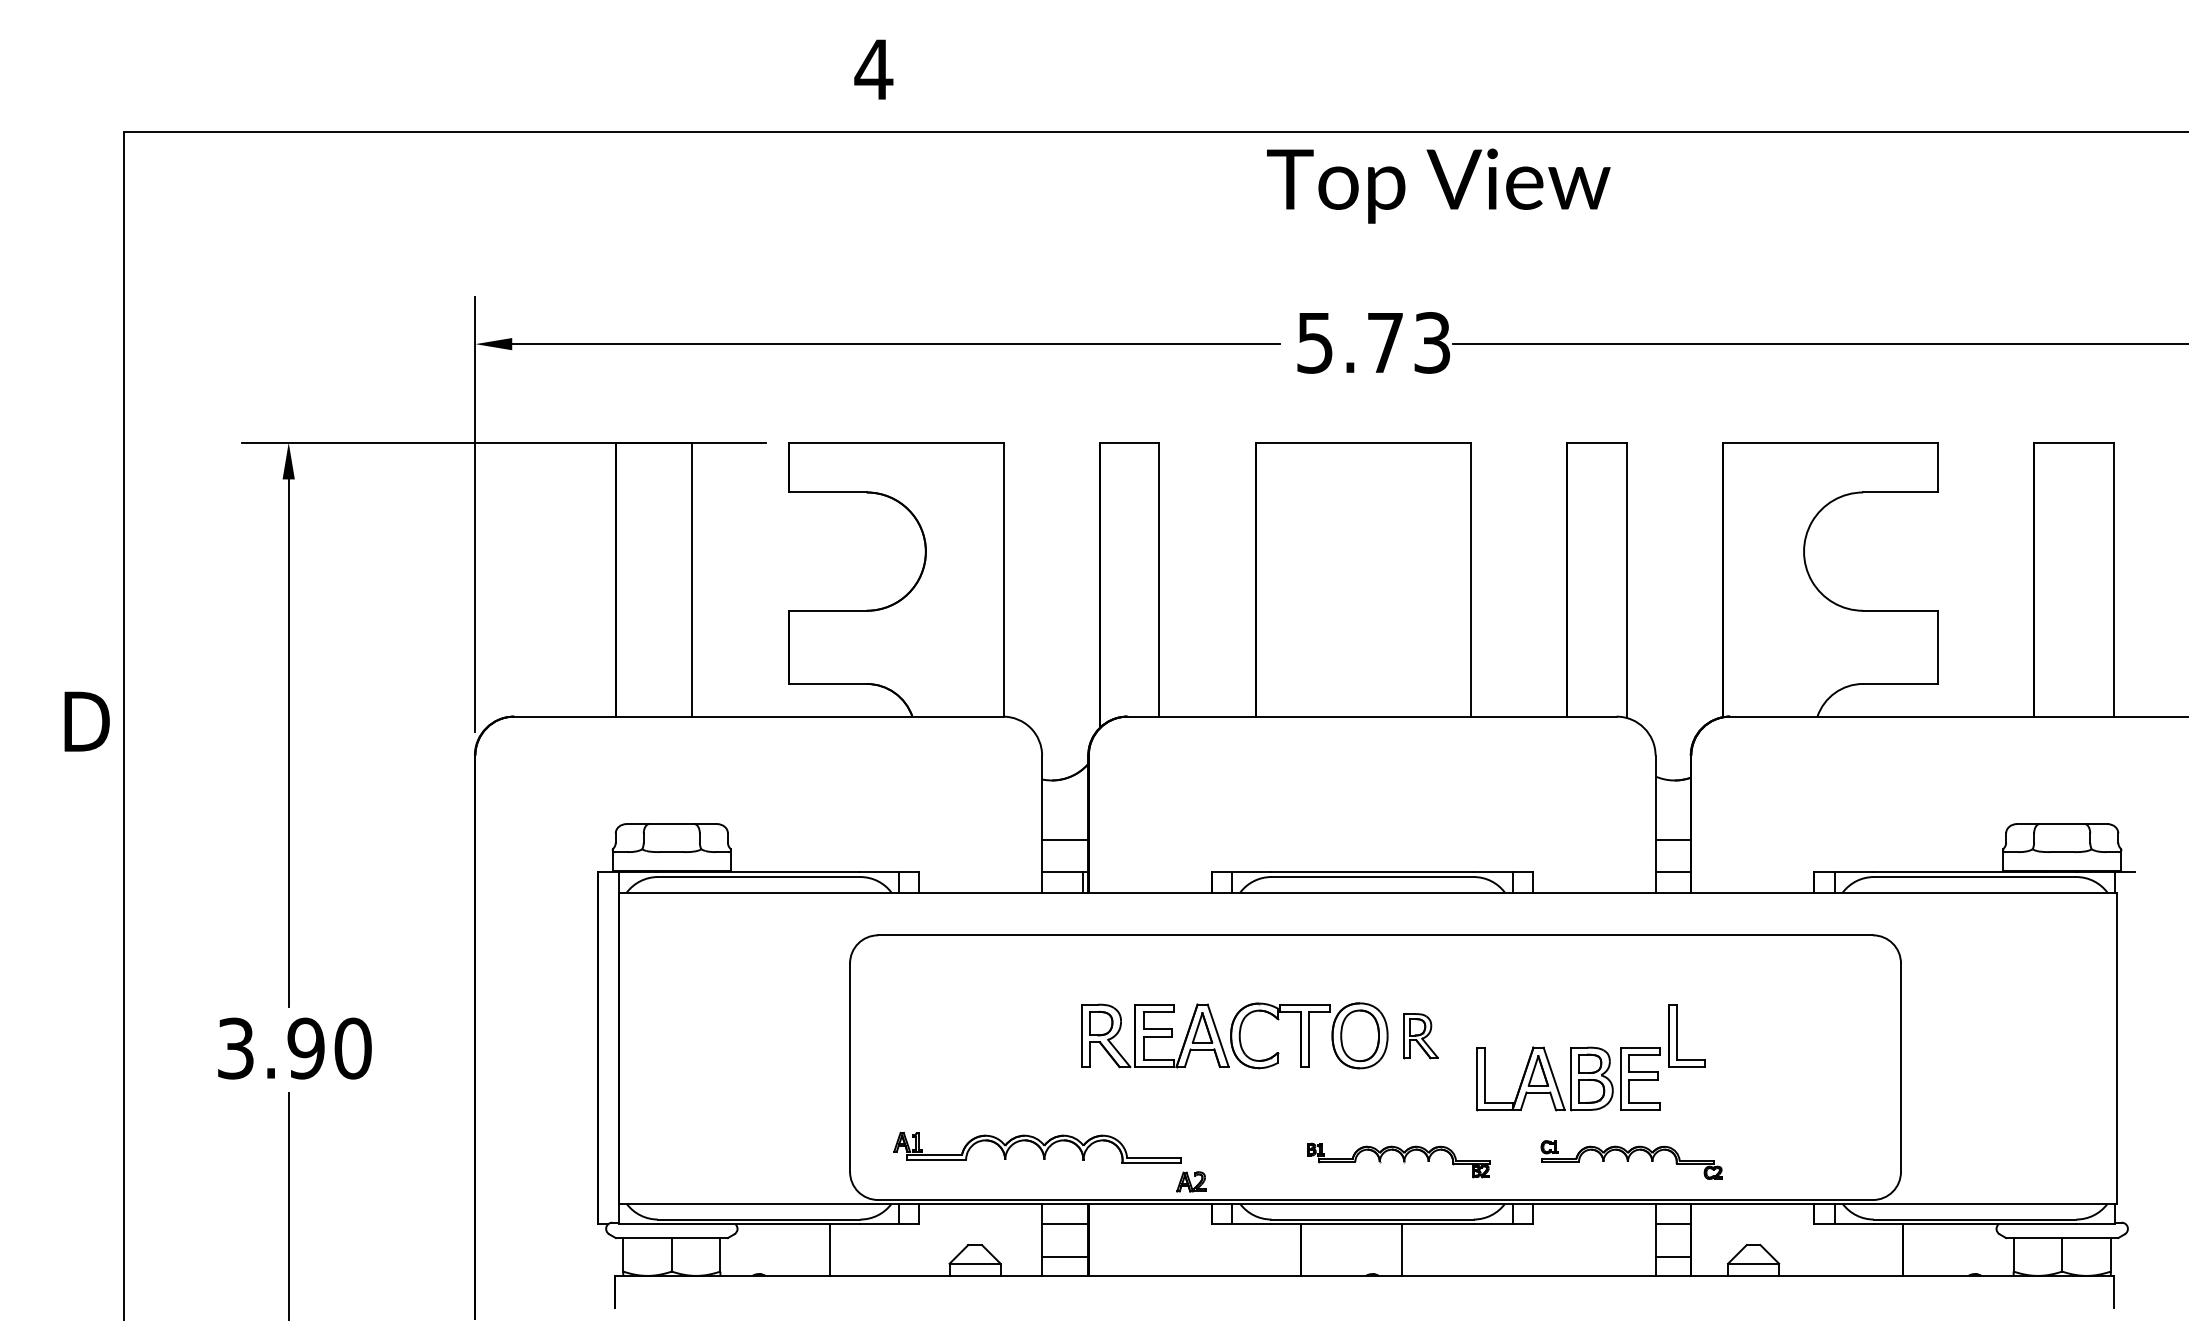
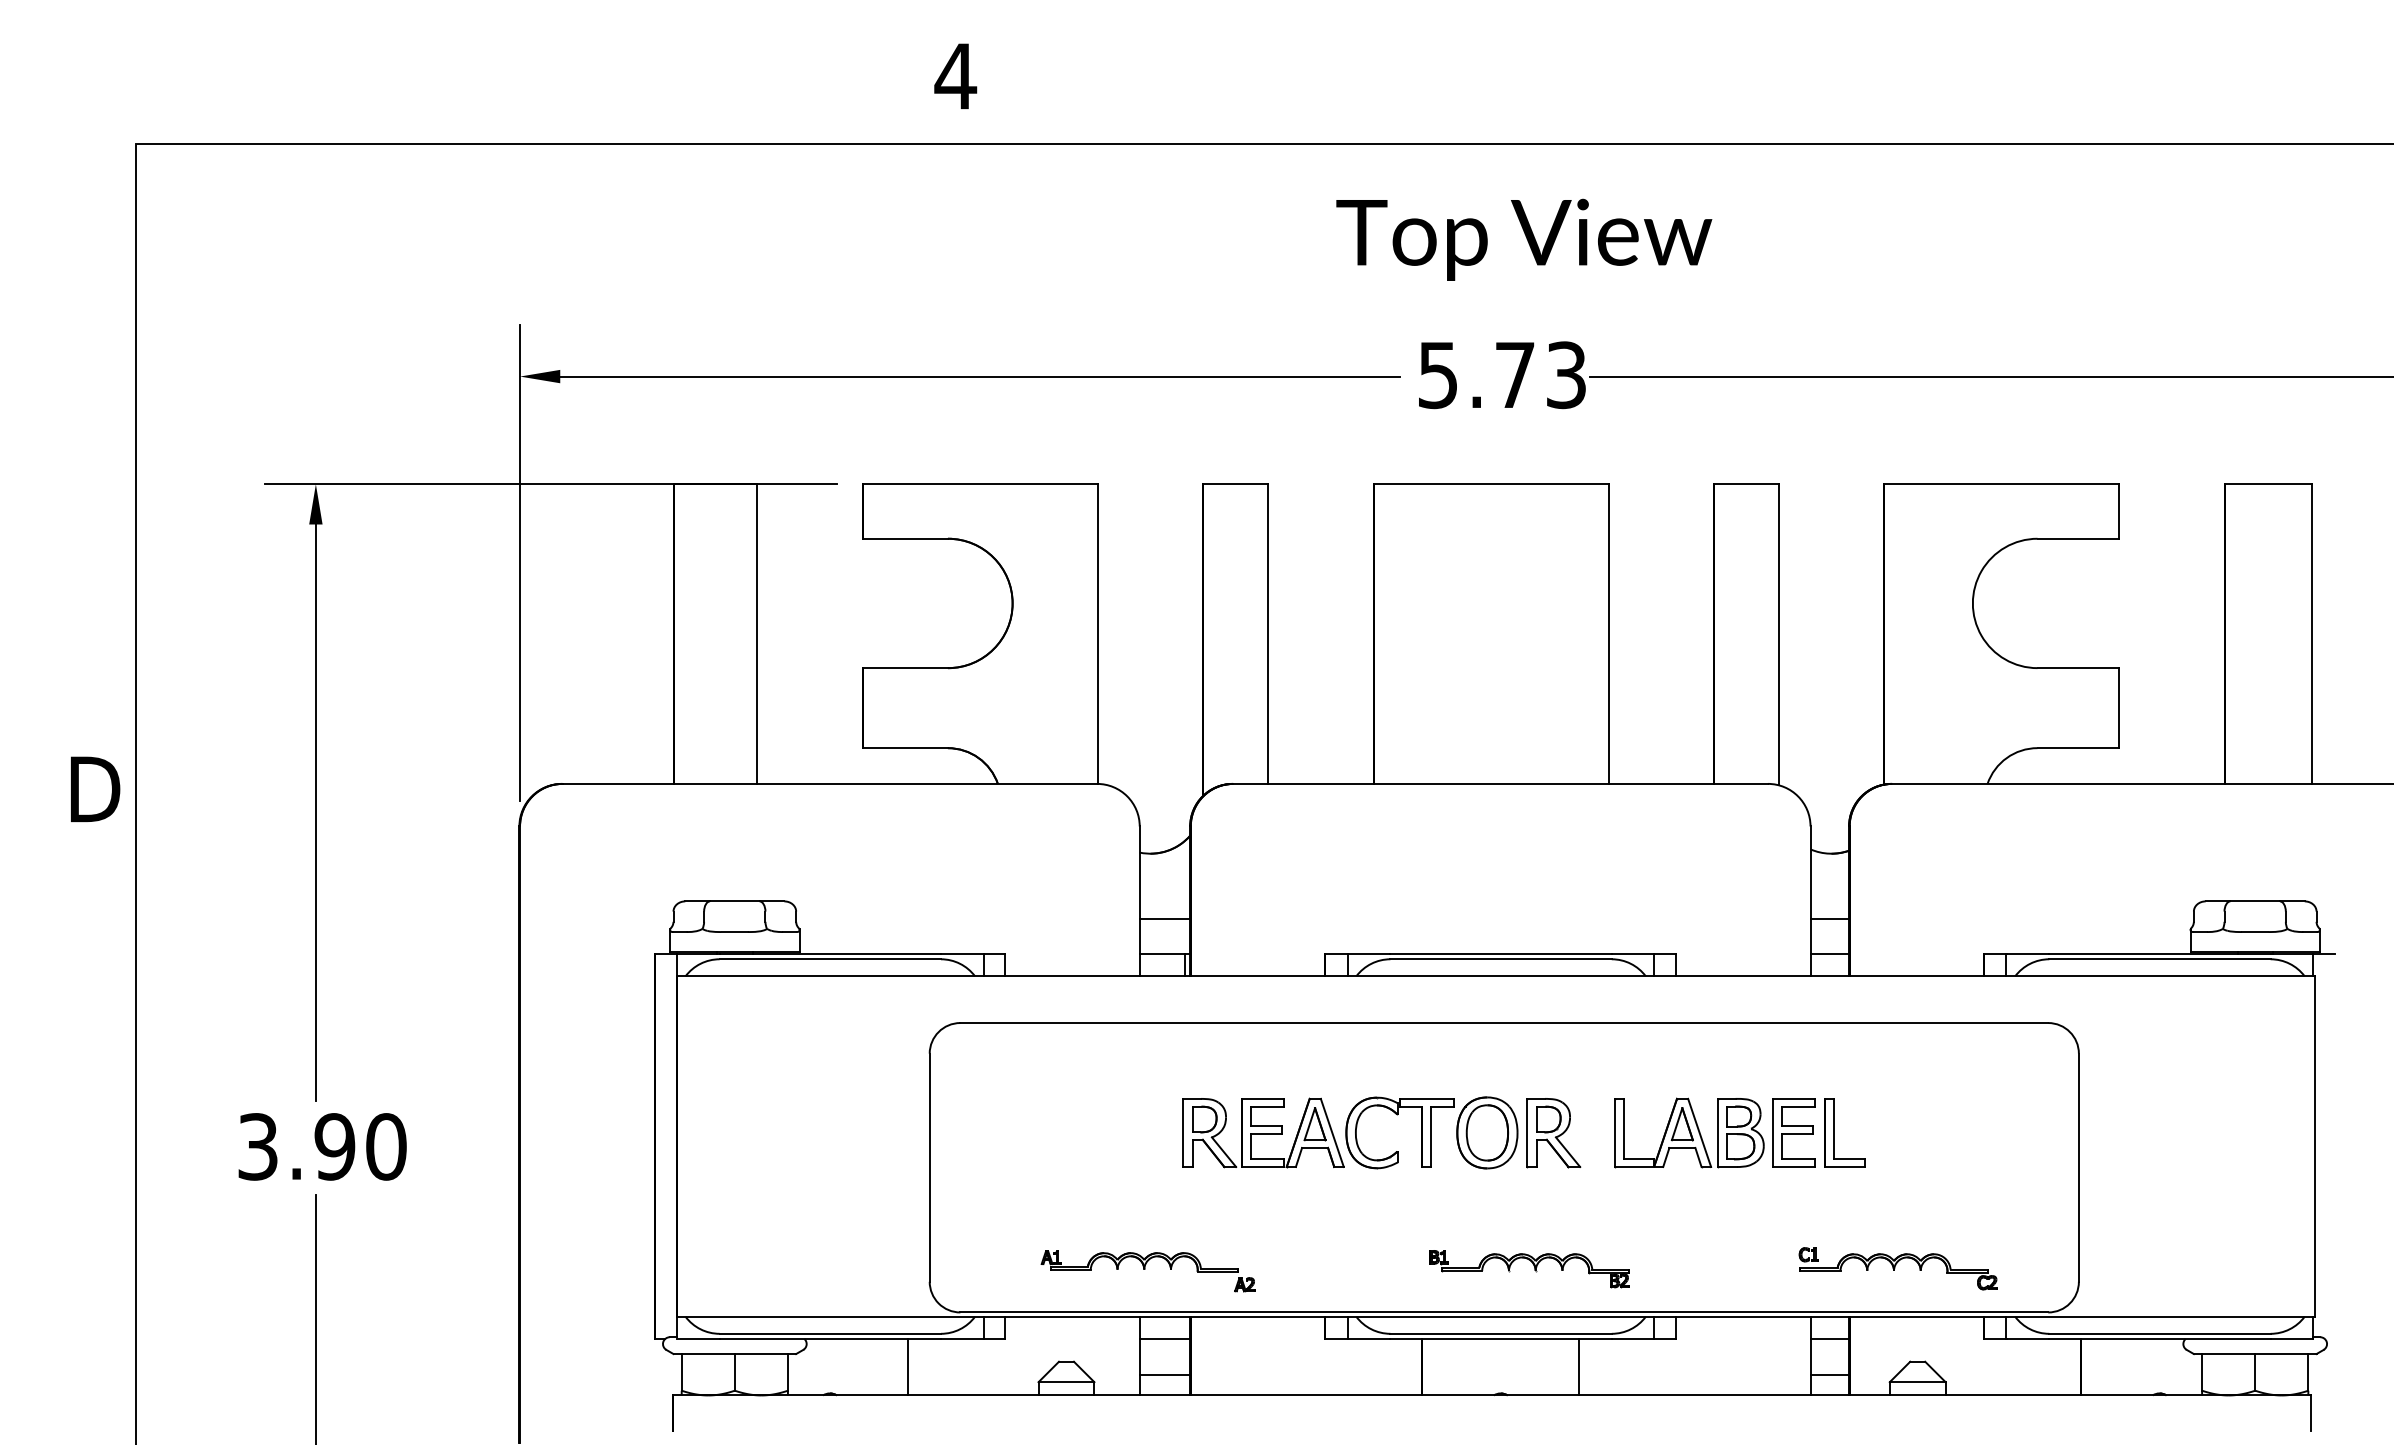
text: (1438, 185) -> (1523, 239), moved
part: (1420, 1035) -> (1553, 1132), size x1.43
part: (1568, 1078) -> (1715, 1132), moved
part: (1631, 1159) -> (1897, 1268), moved
part: (1049, 1162) -> (1147, 1271), size x0.62
line: (1401, 1249) -> (1578, 1366), moved

